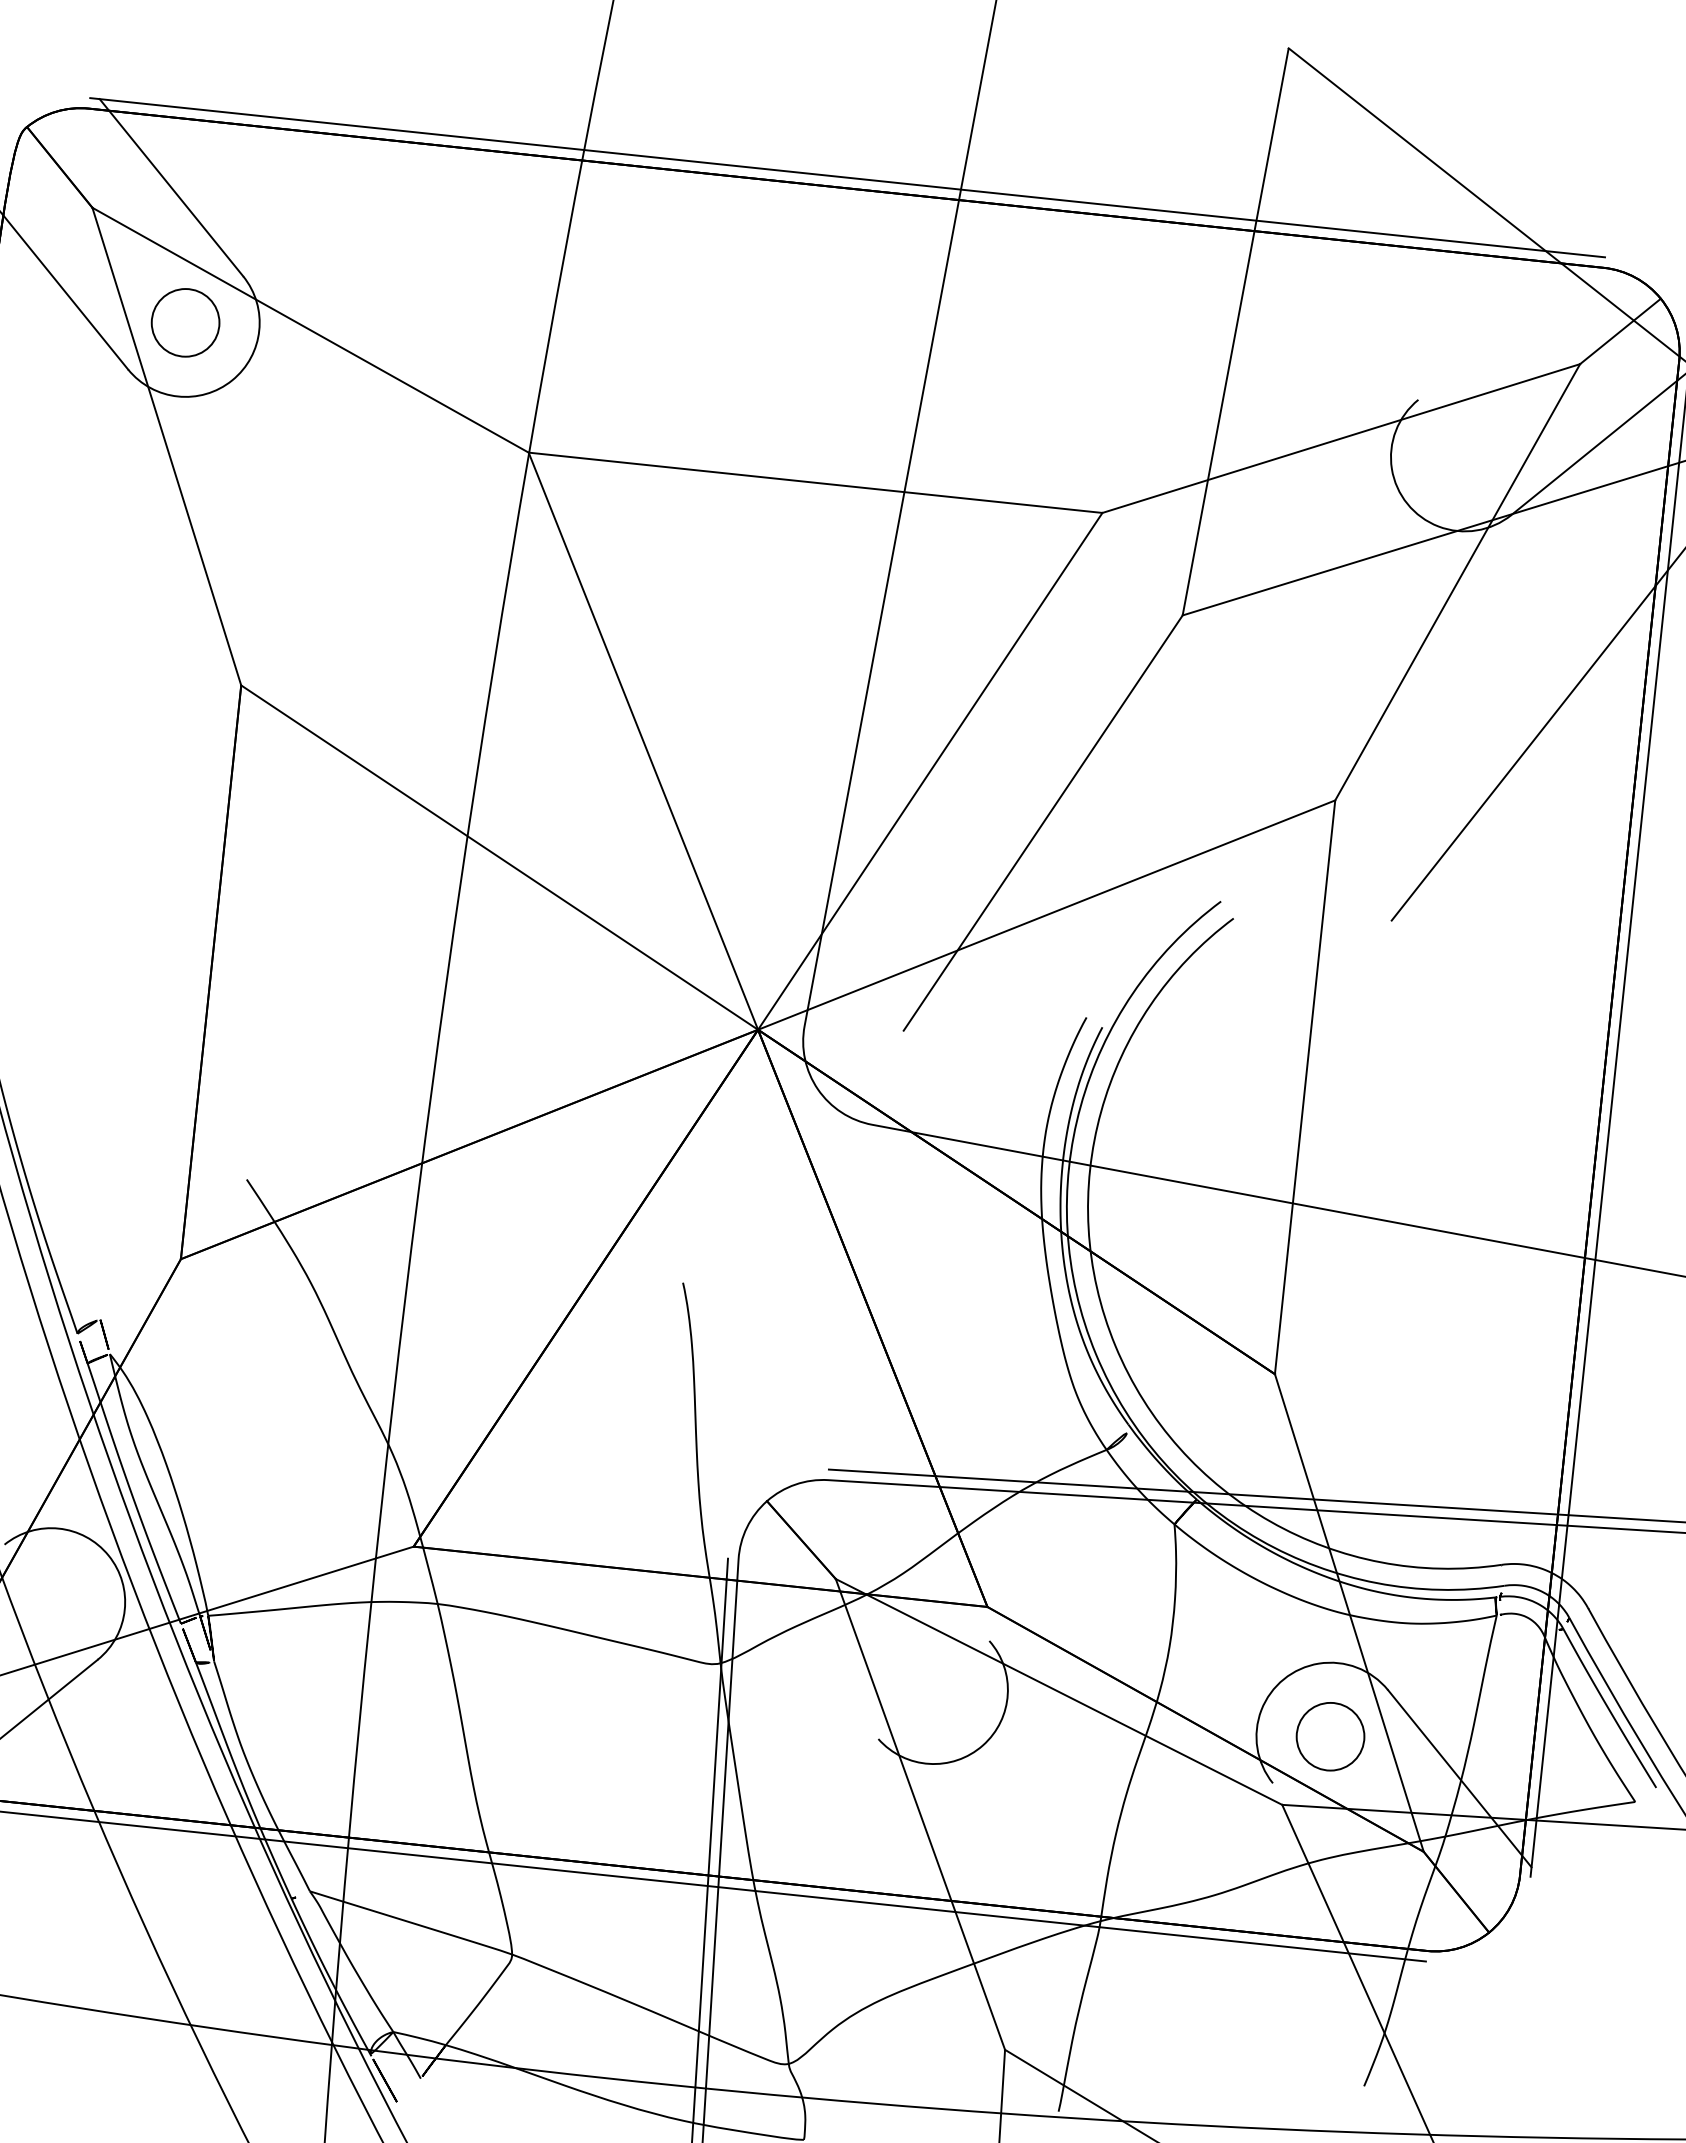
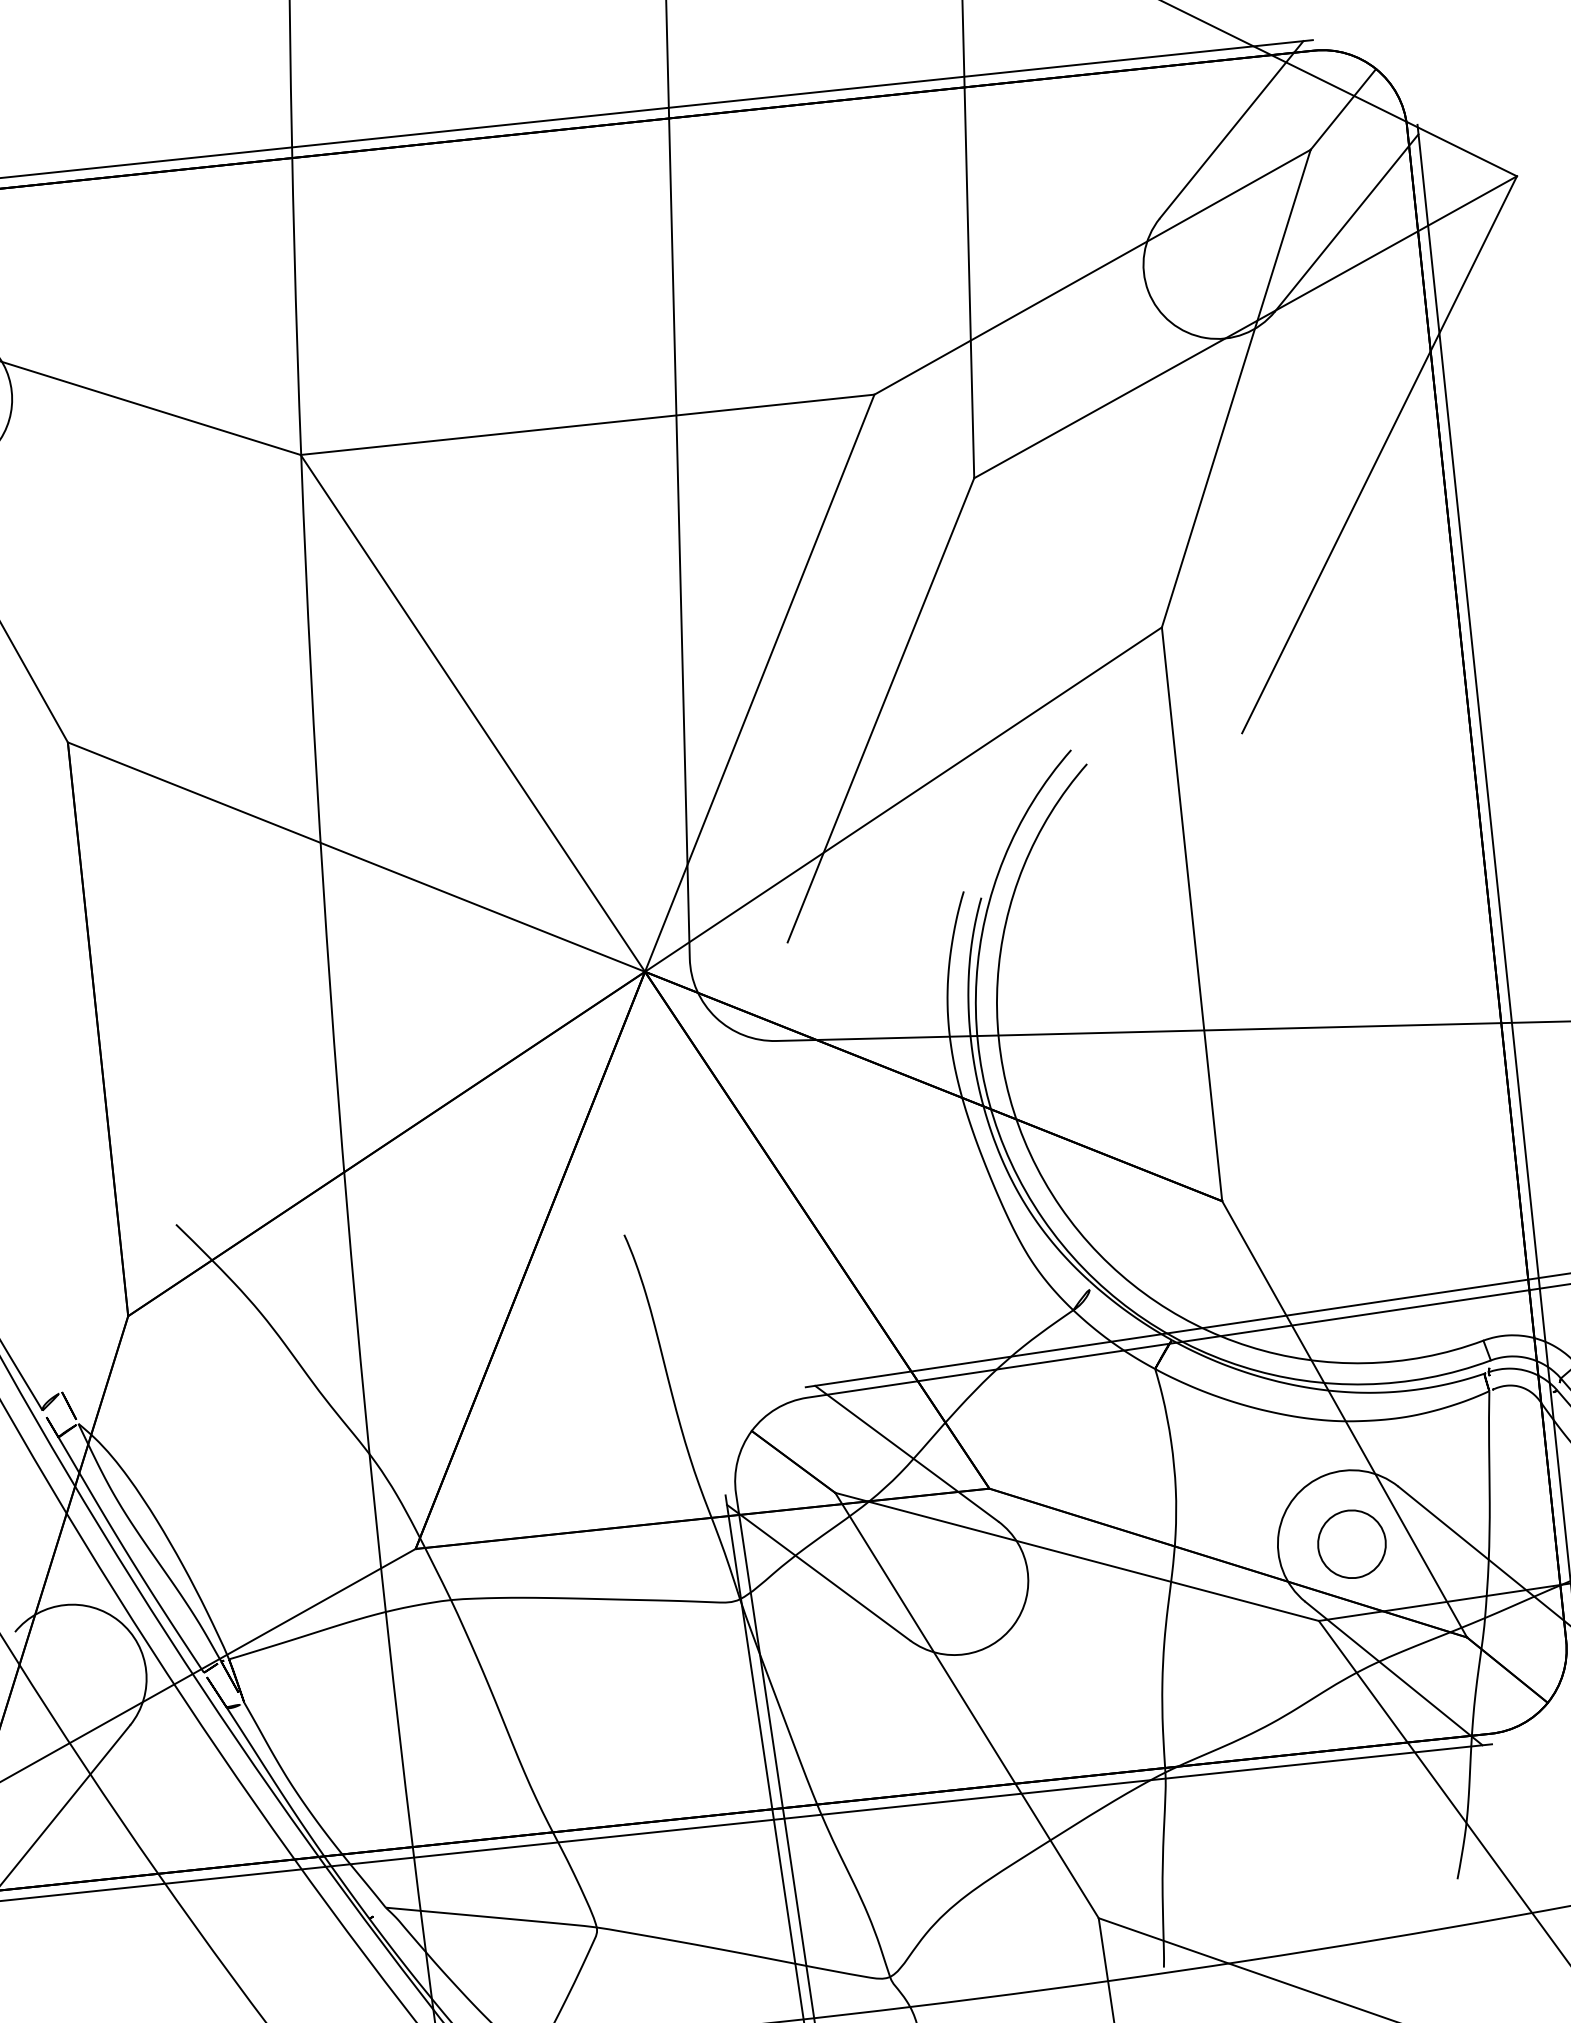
line: (1506, 327) -> (1231, 129), added
line: (913, 1555) -> (906, 1453), added
line: (802, 1653) -> (818, 1572), added
line: (1344, 1871) -> (1393, 1673), added

